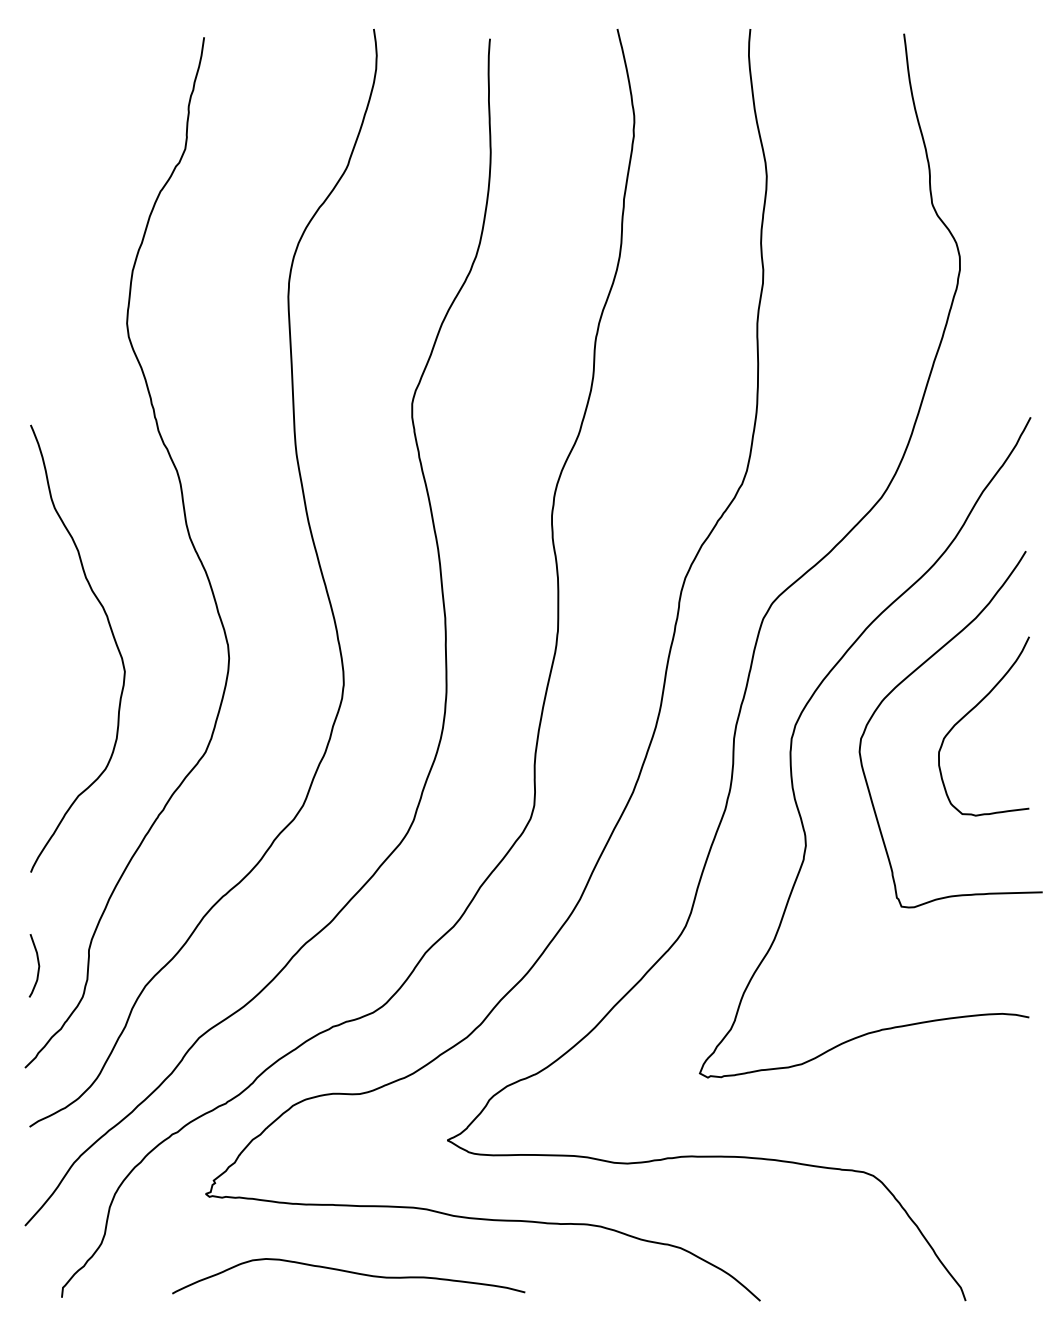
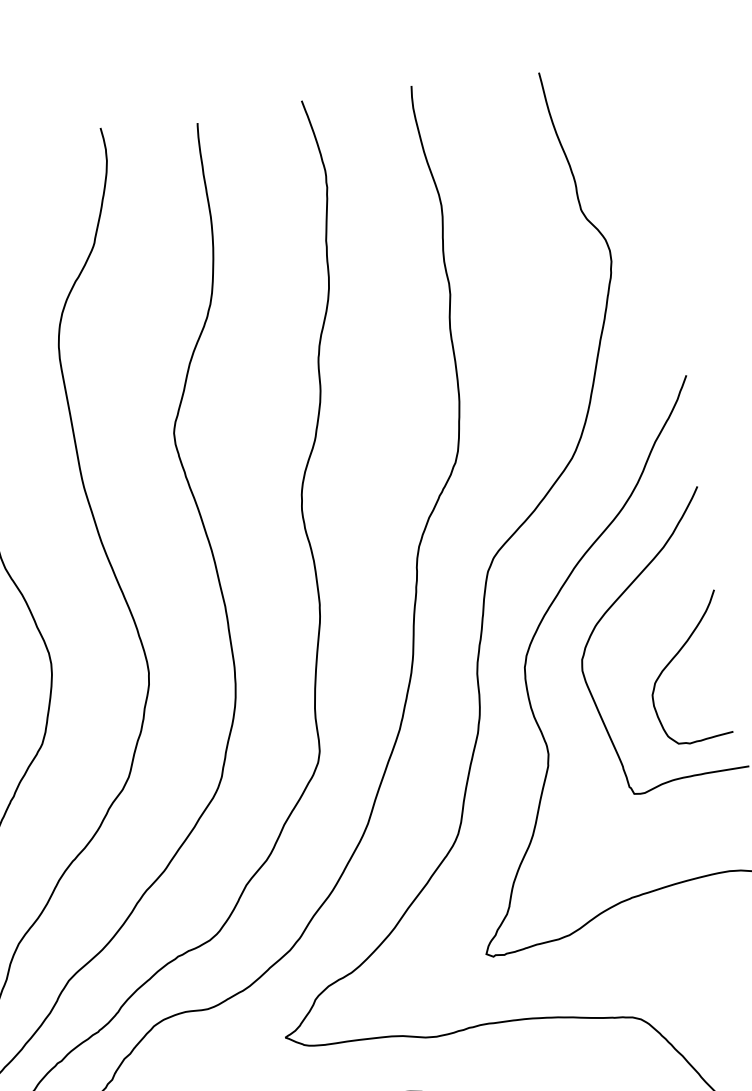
curve: (970, 712) -> (674, 658), moved

